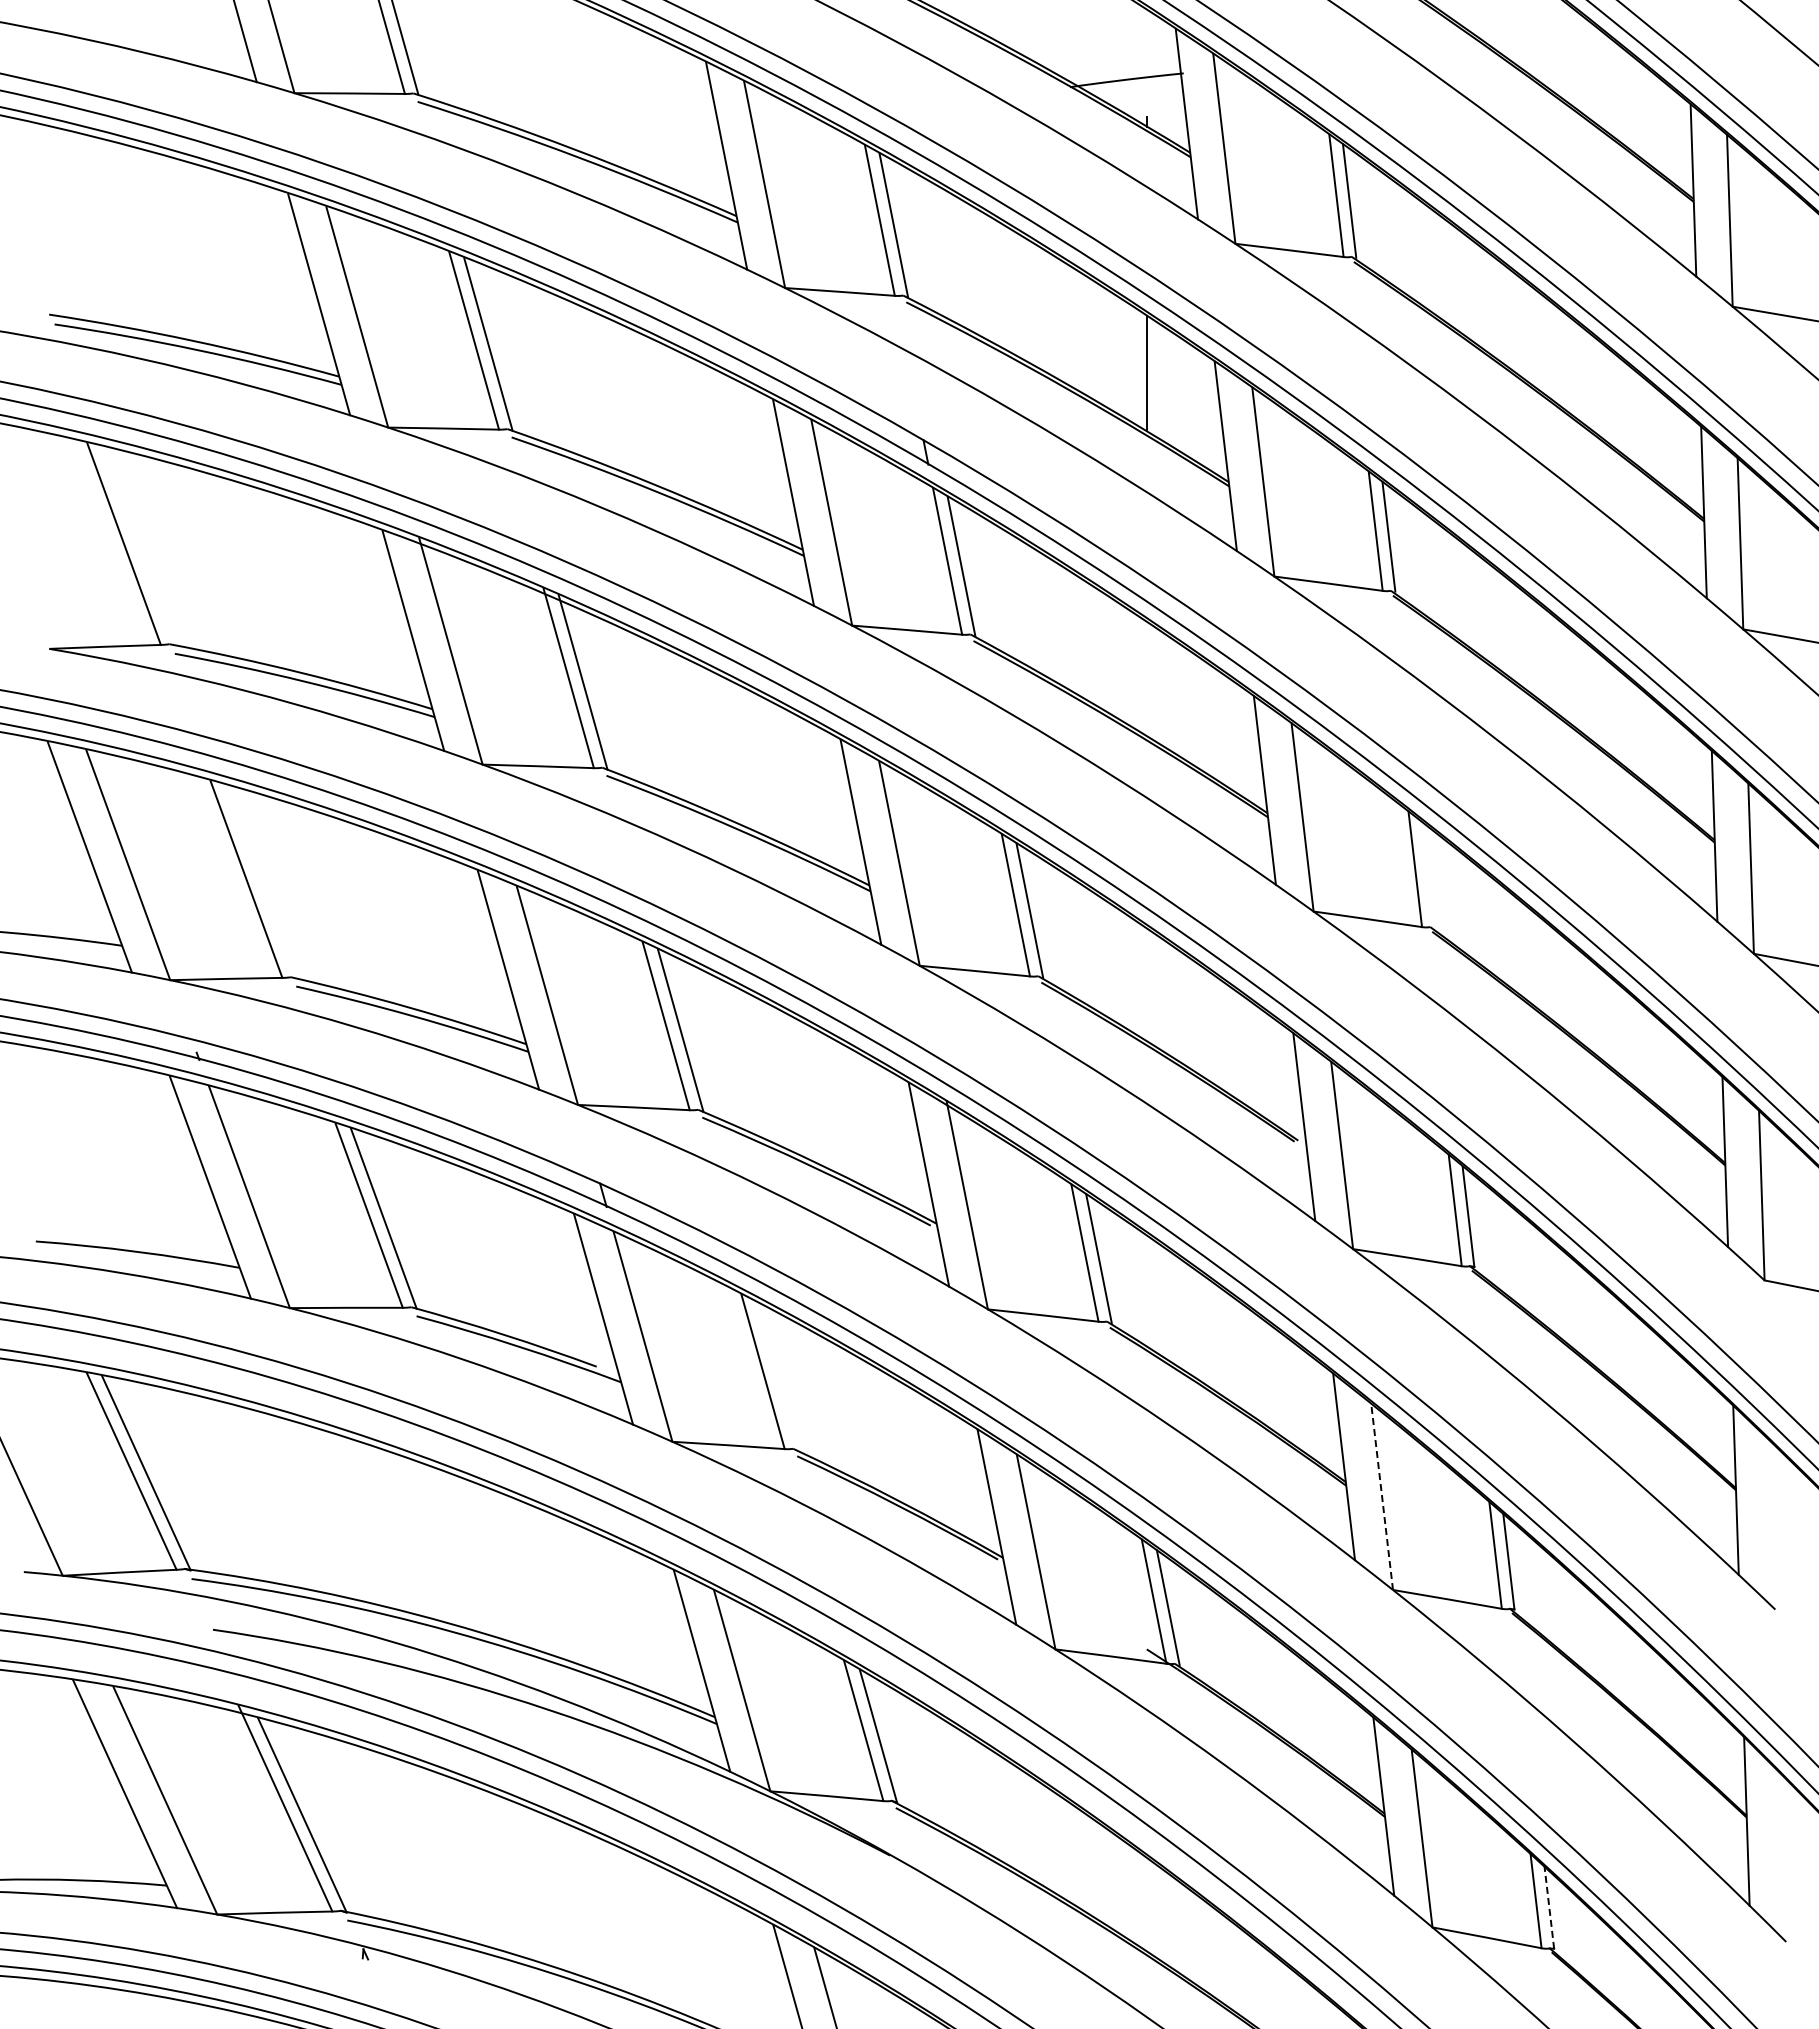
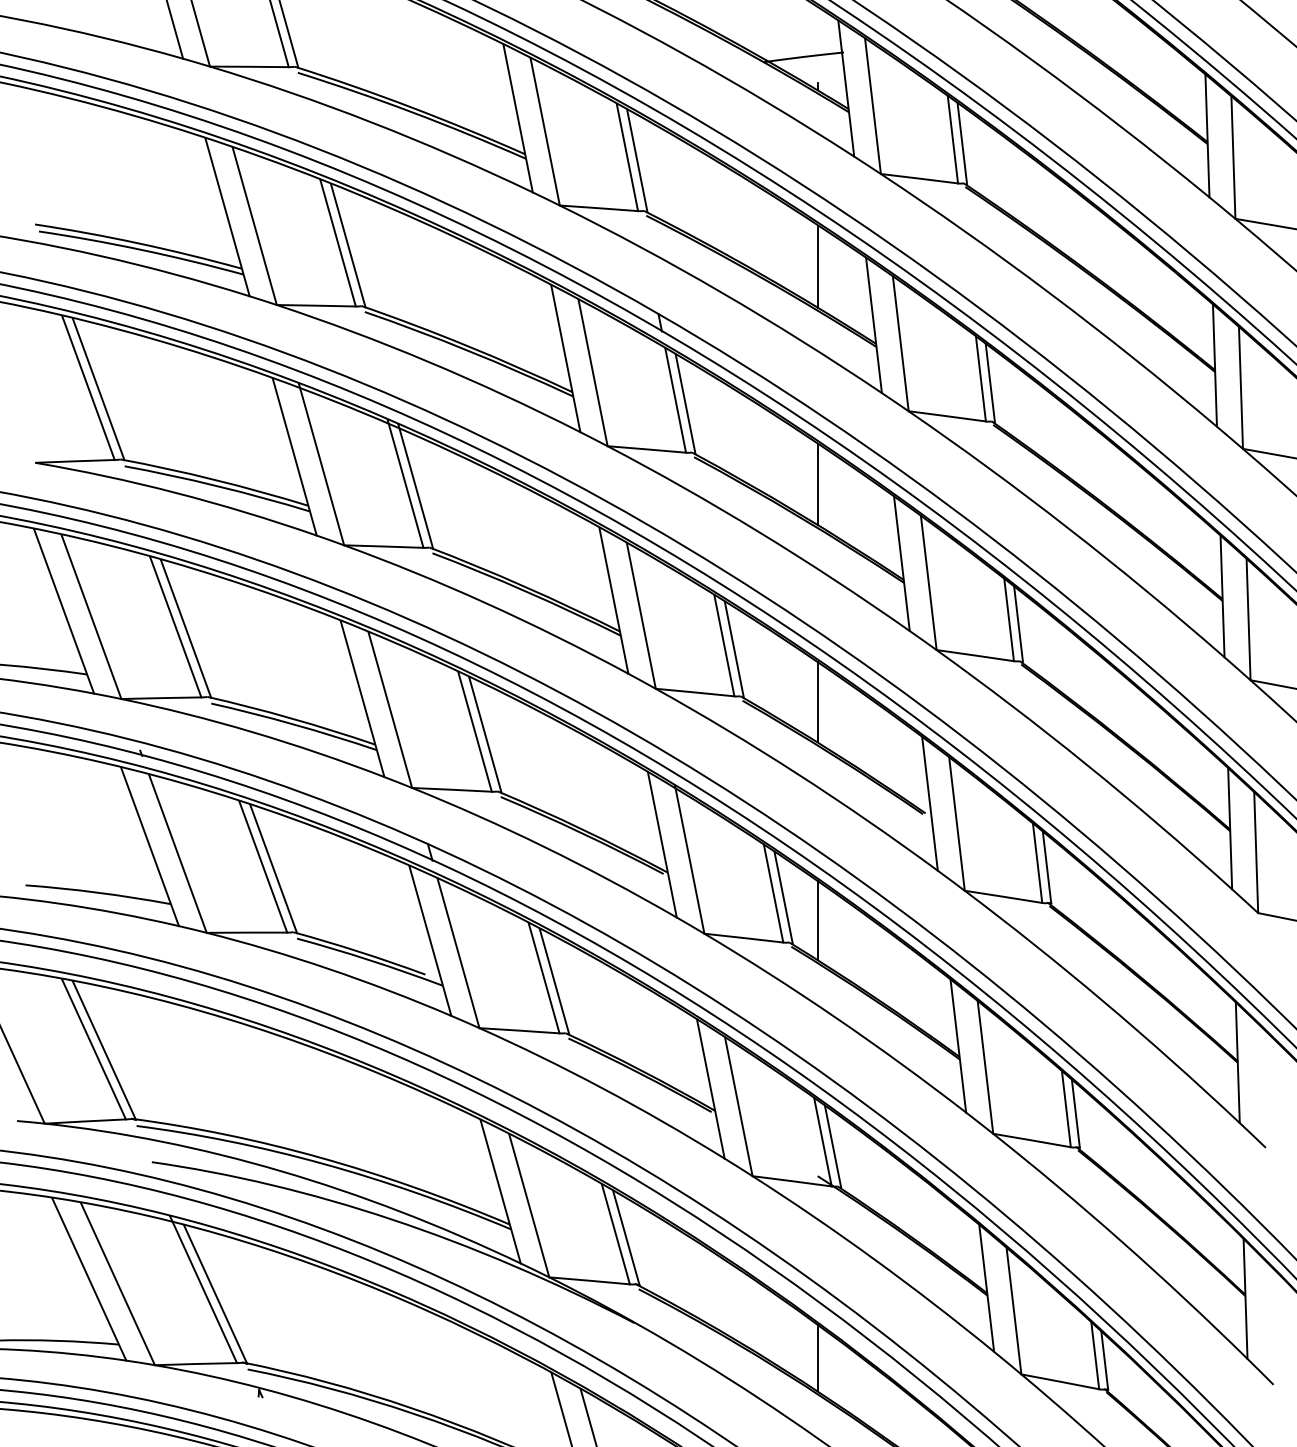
line: (138, 545) -> (98, 389), added
line: (1146, 679) -> (817, 484), added
line: (1428, 874) -> (1018, 623), added
line: (260, 881) -> (185, 628), added
line: (1146, 984) -> (817, 702), added
line: (1146, 1290) -> (817, 920), added
line: (777, 1376) -> (554, 981), added
line: (1382, 1496) -> (985, 1067), dashed -> solid
line: (1146, 1904) -> (817, 1358), added
line: (1549, 1907) -> (1104, 1360), dashed -> solid

